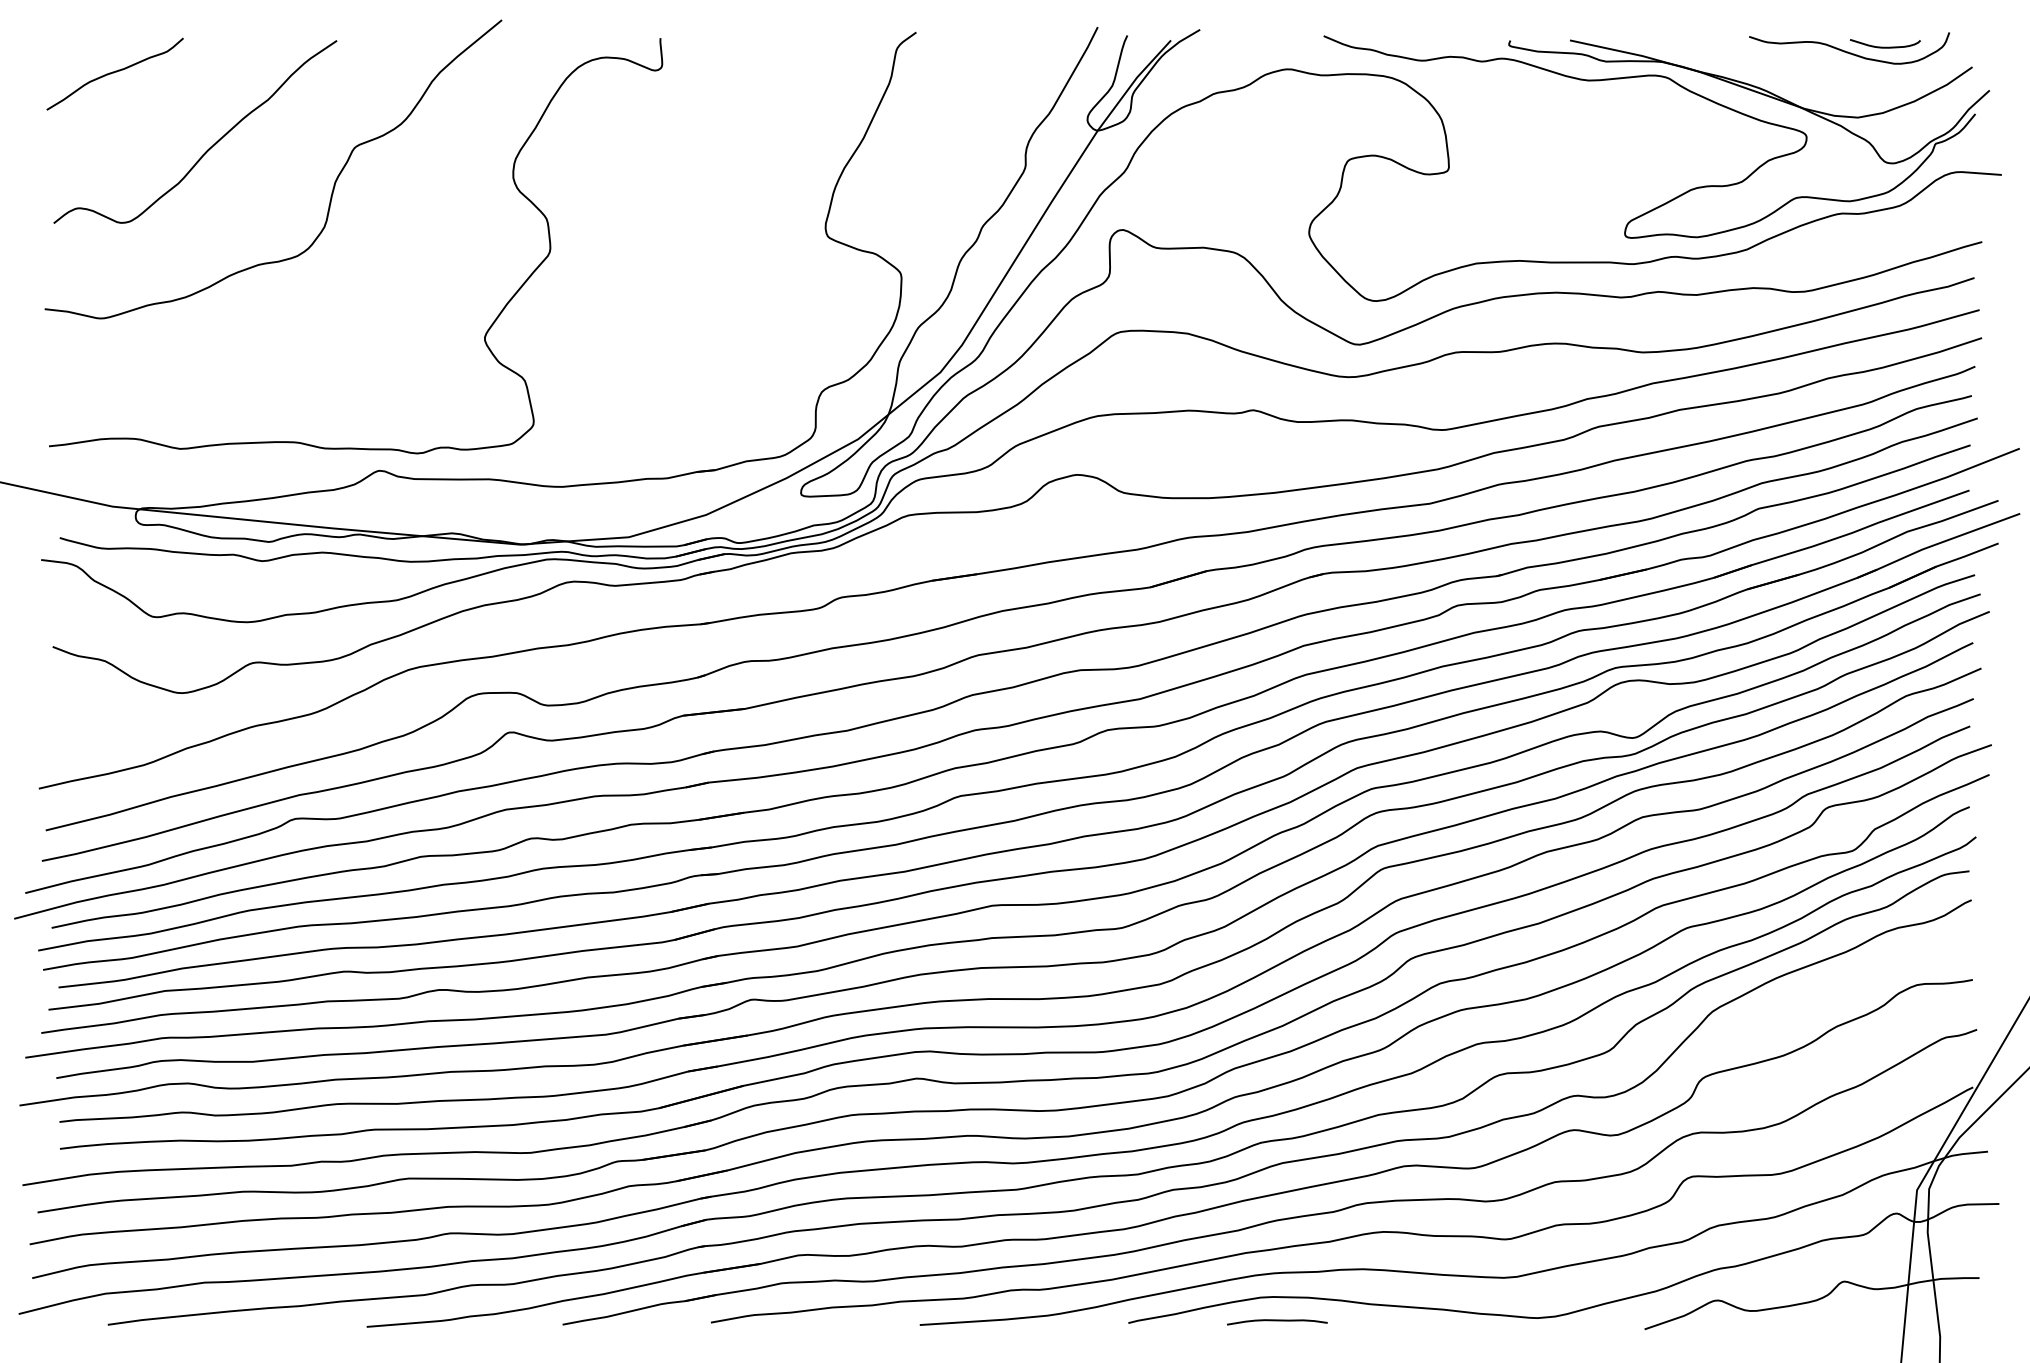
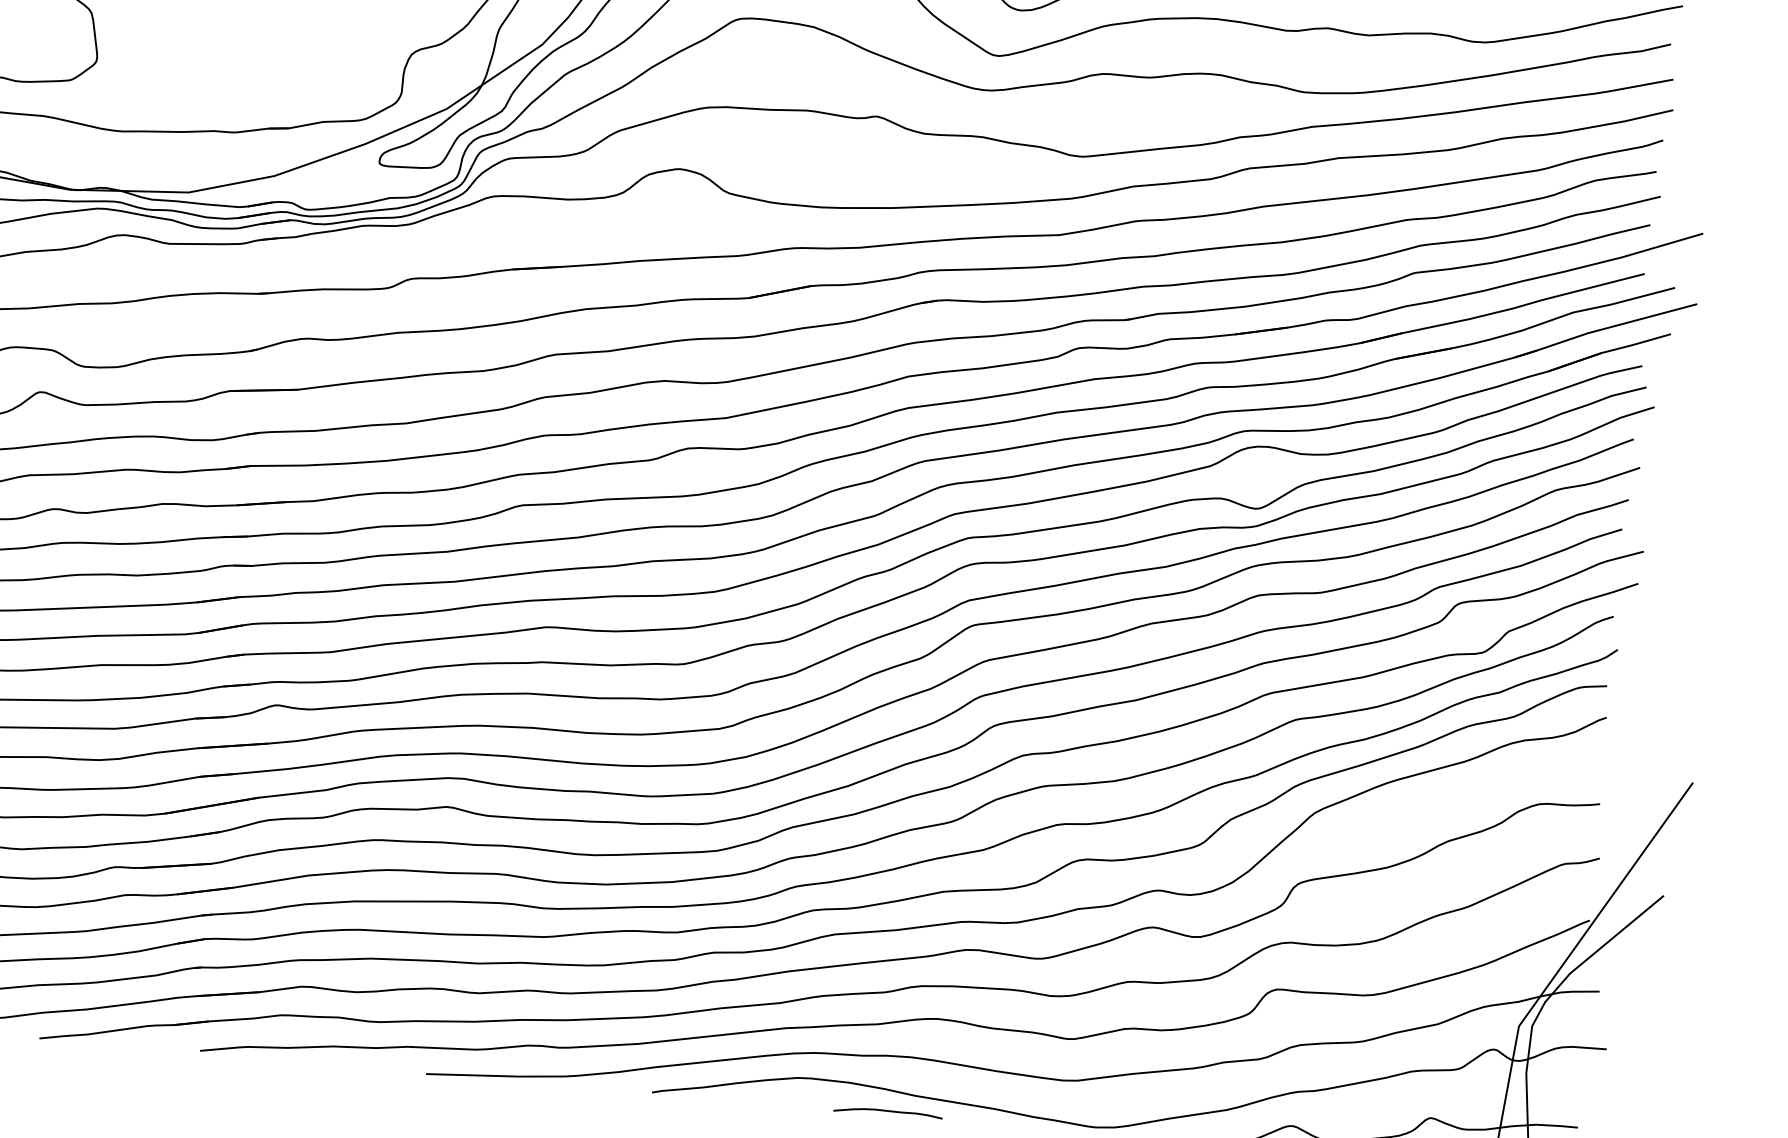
curve: (1277, 1321) -> (888, 1112), moved

